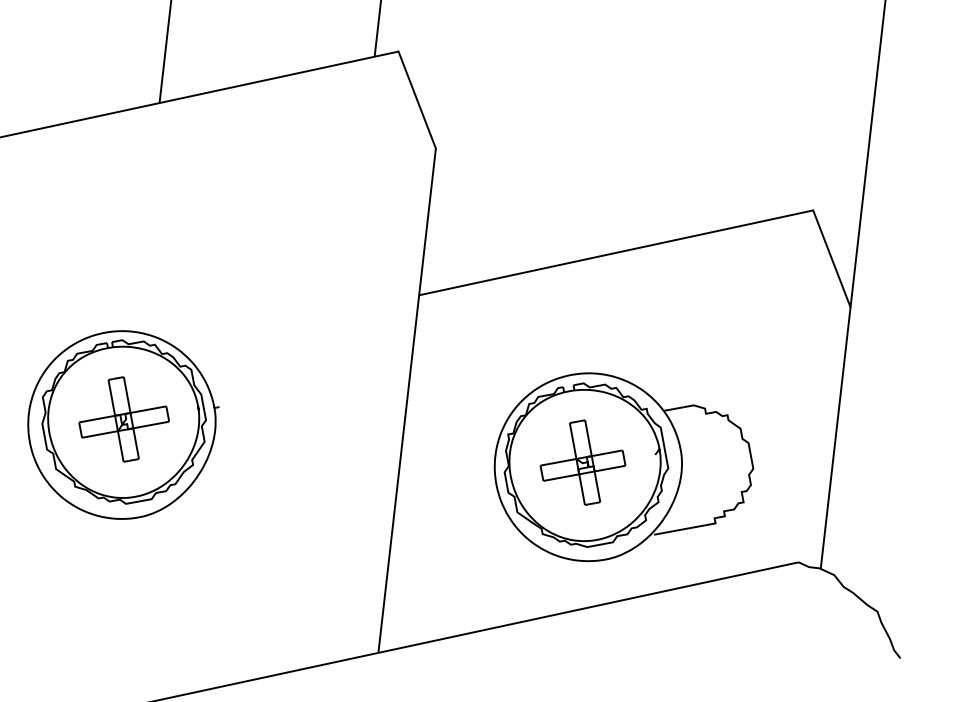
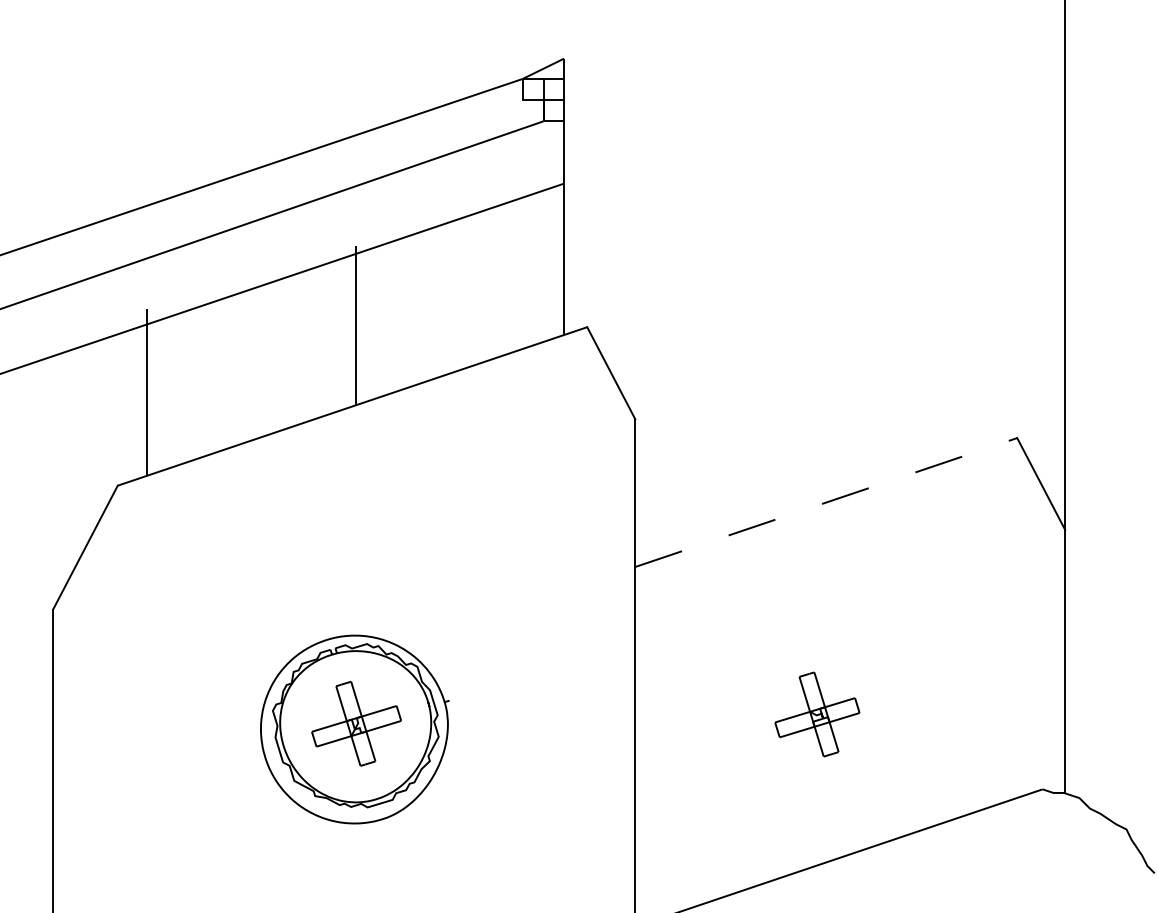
line: (616, 252) -> (826, 502), solid -> dashed
part: (622, 470) -> (857, 718), removed

